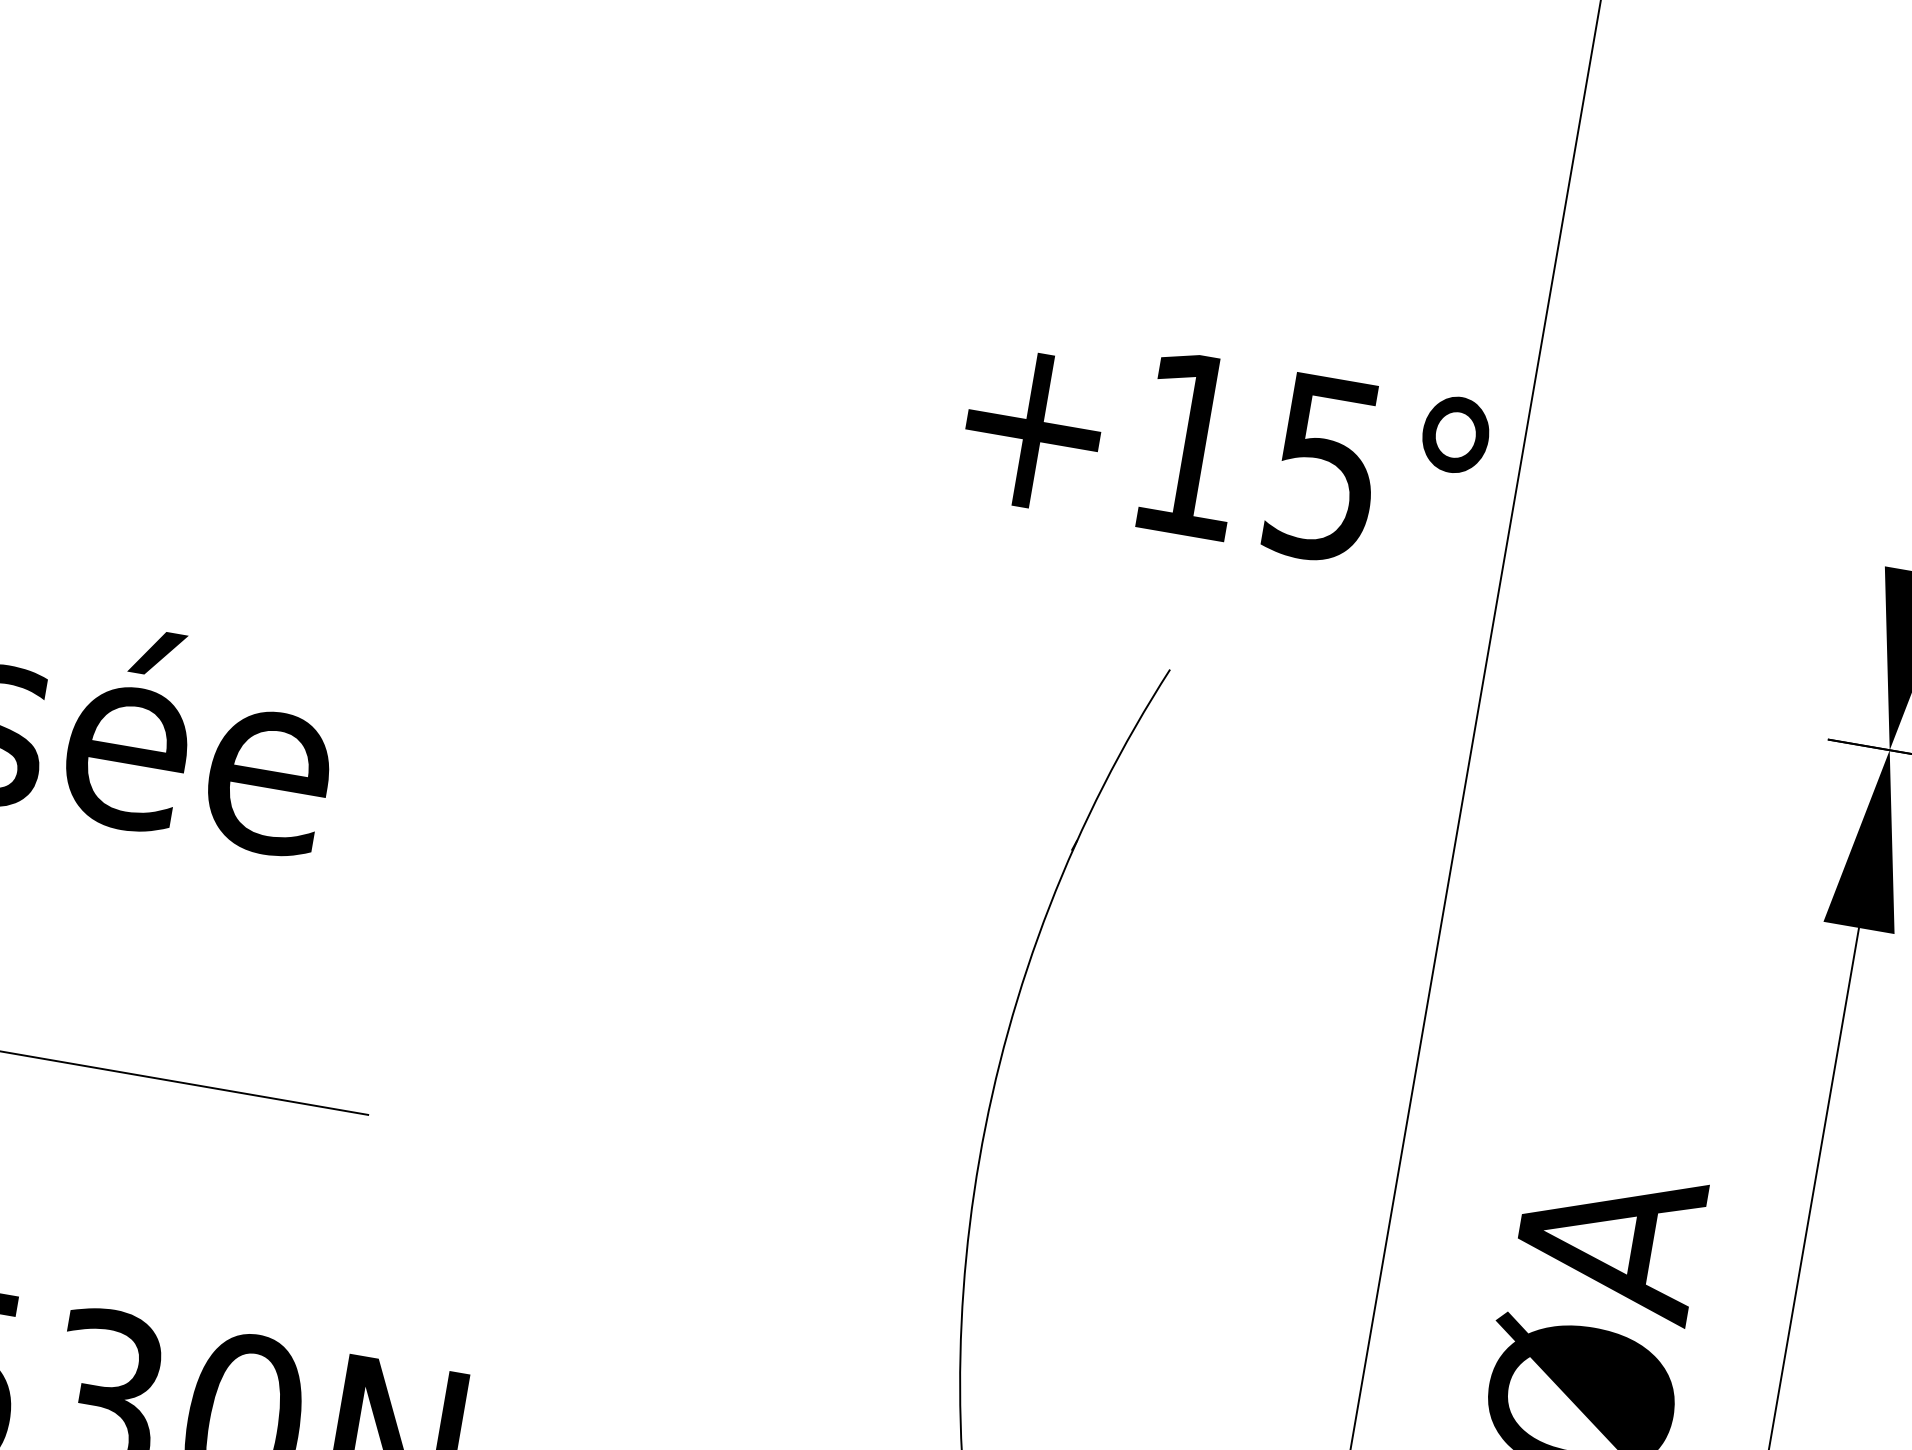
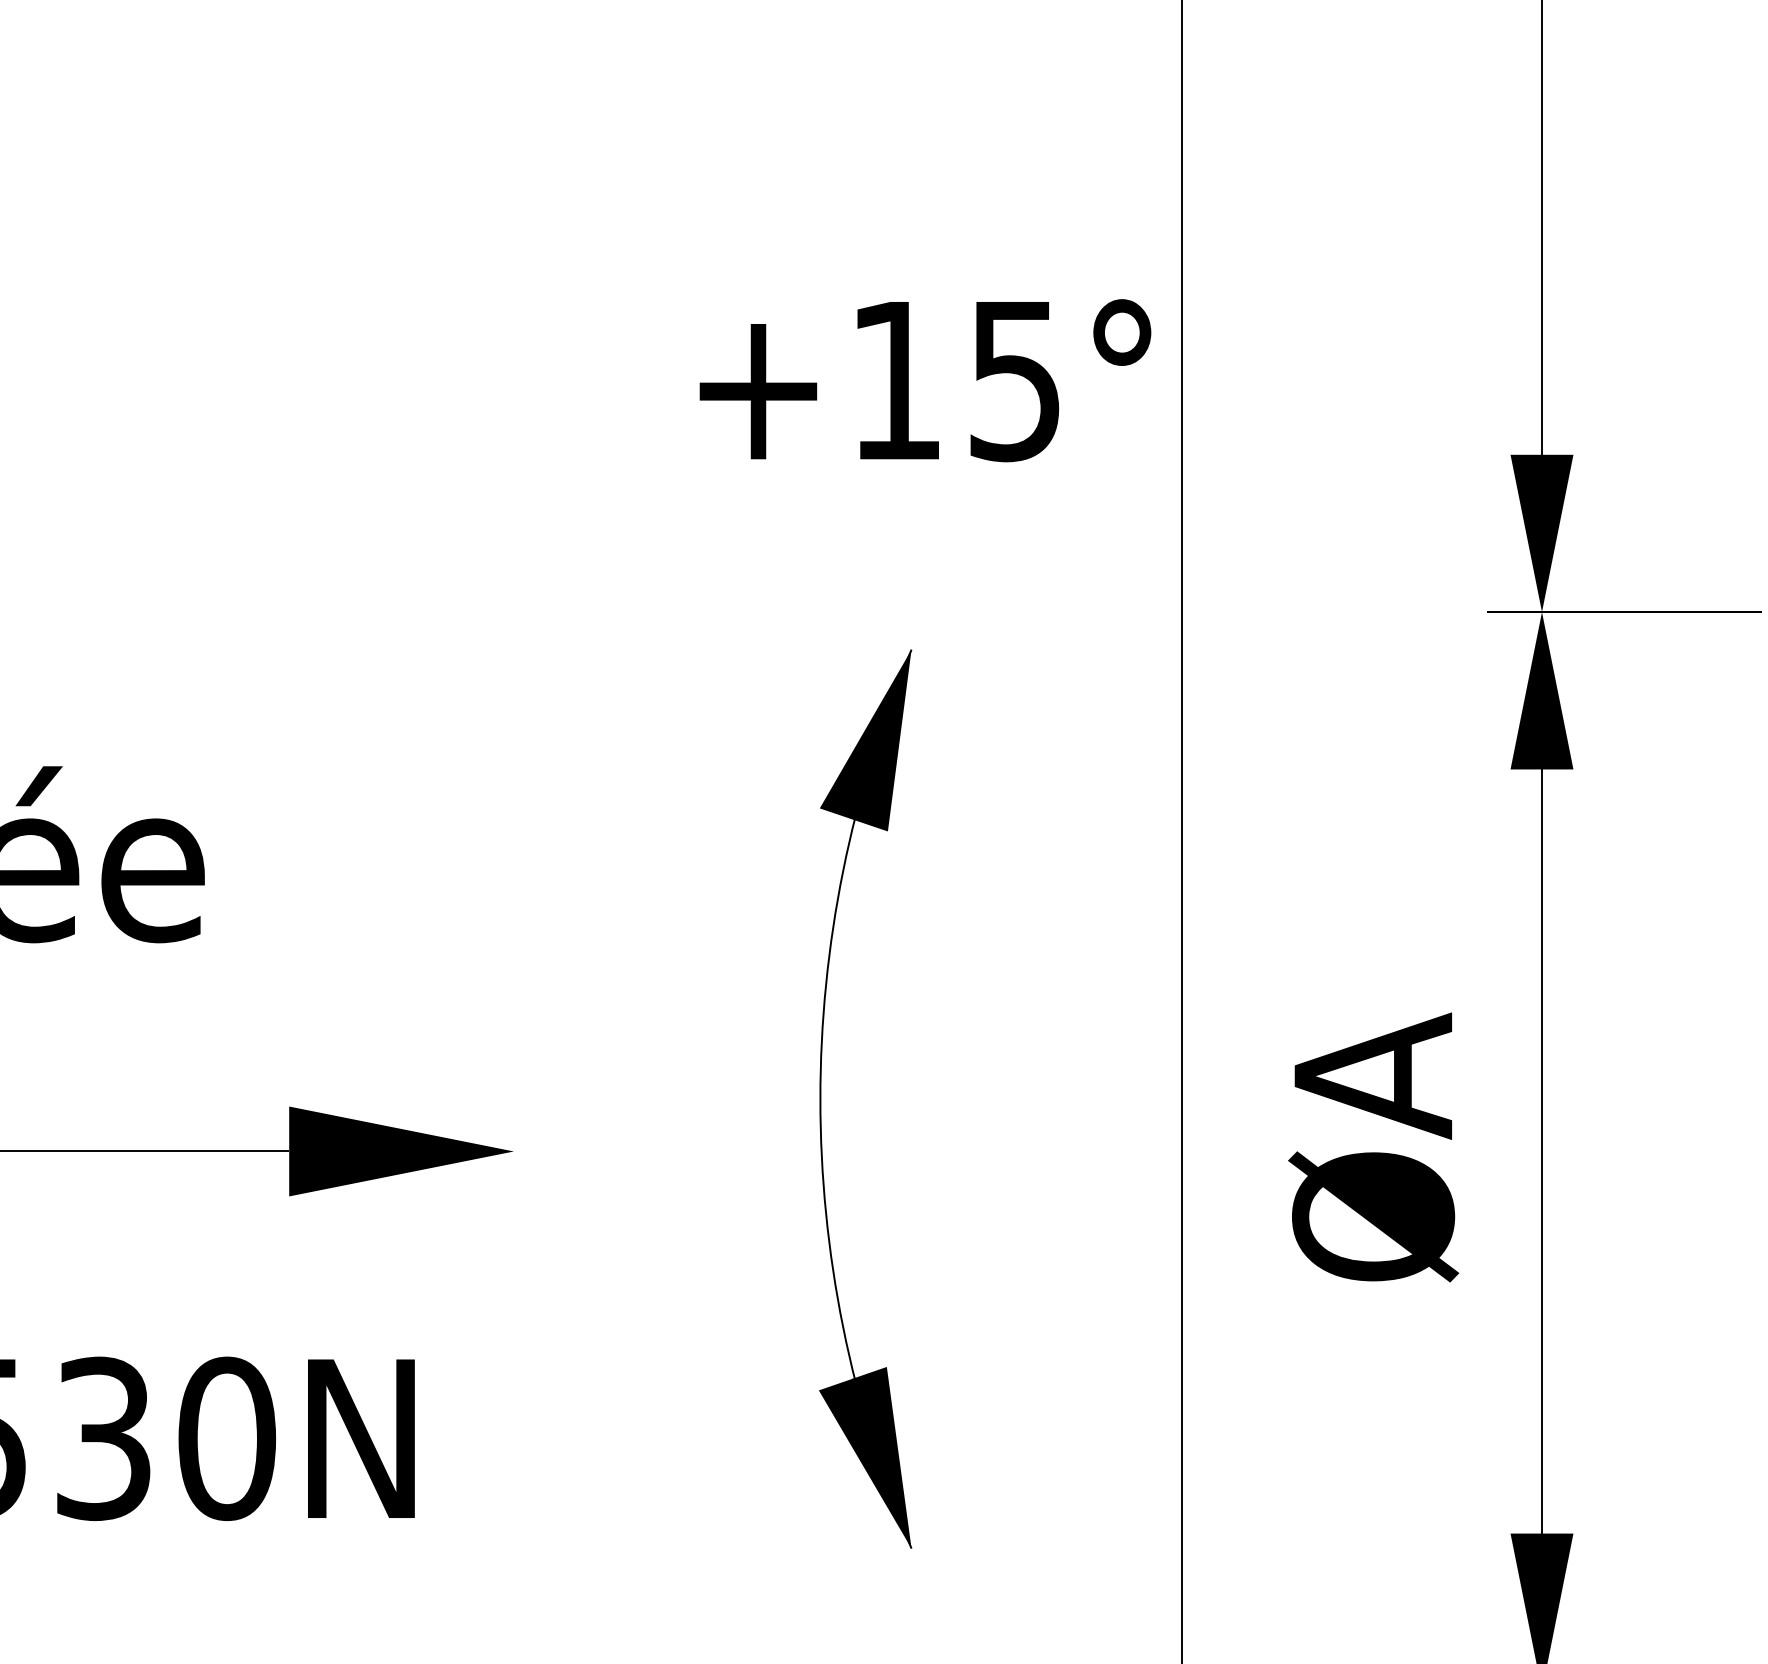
text: (1224, 450) -> (925, 380), moved
fill: (1100, 763) -> (865, 740), added
fill: (495, 1137) -> (401, 1151), added

